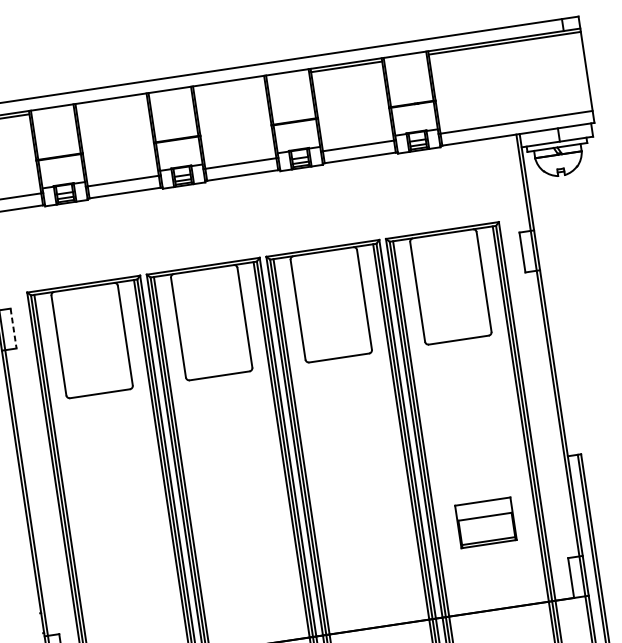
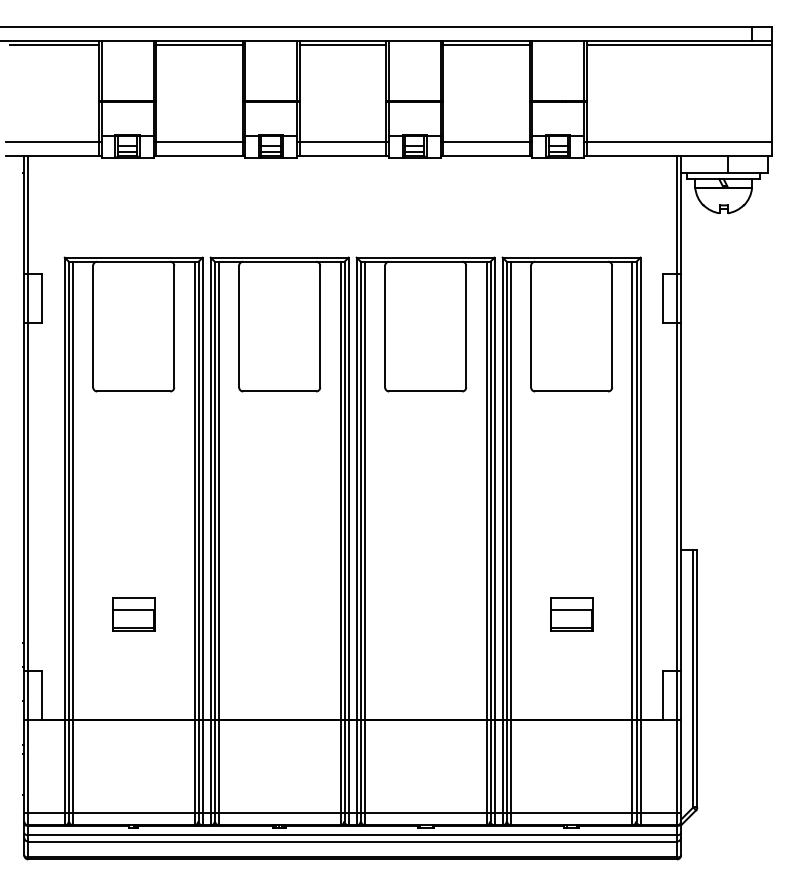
line: (228, 84) -> (342, 45), added
line: (111, 102) -> (199, 45), added
line: (13, 328) -> (42, 298), dashed -> solid
part: (486, 522) -> (571, 614), size x0.62
part: (127, 576) -> (133, 614), added

